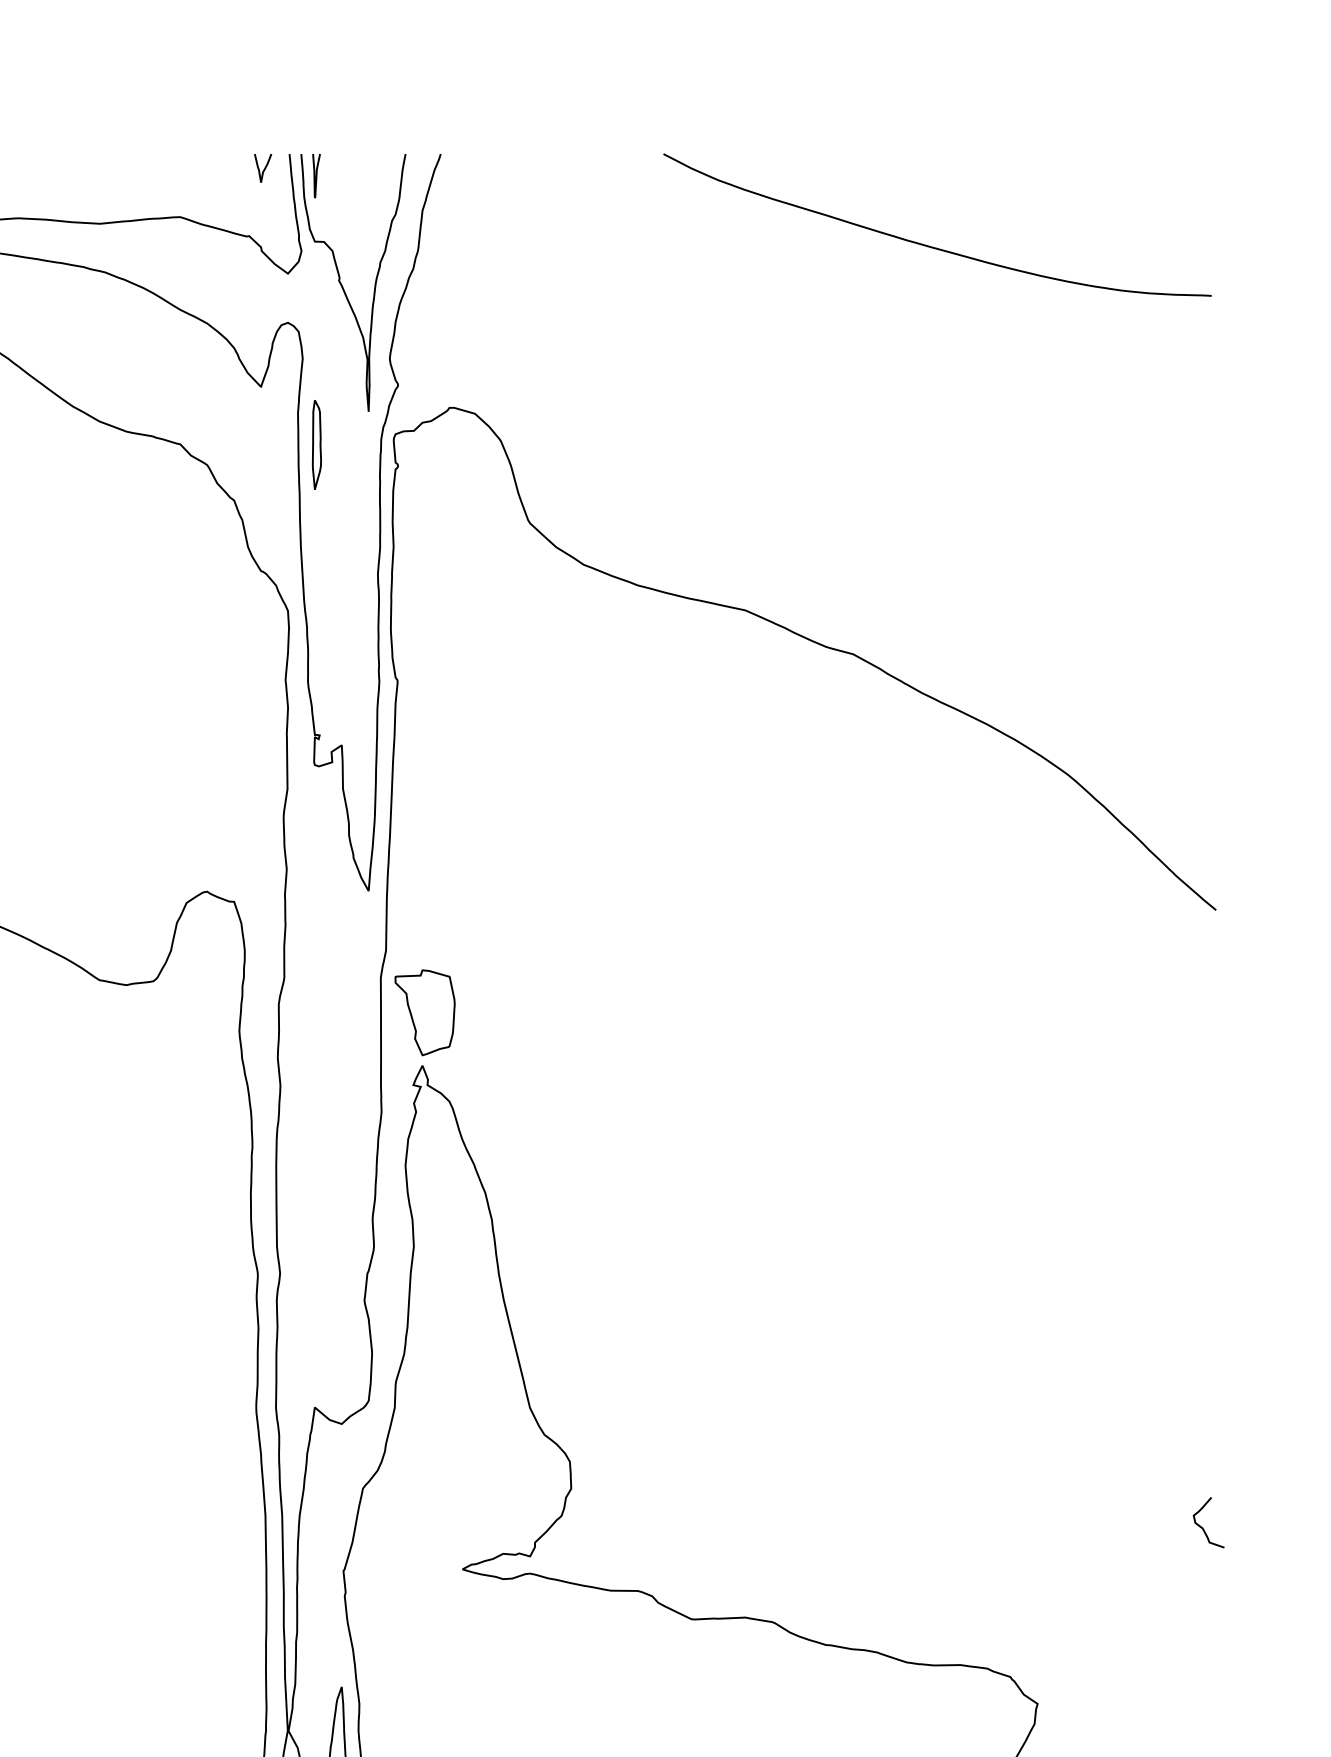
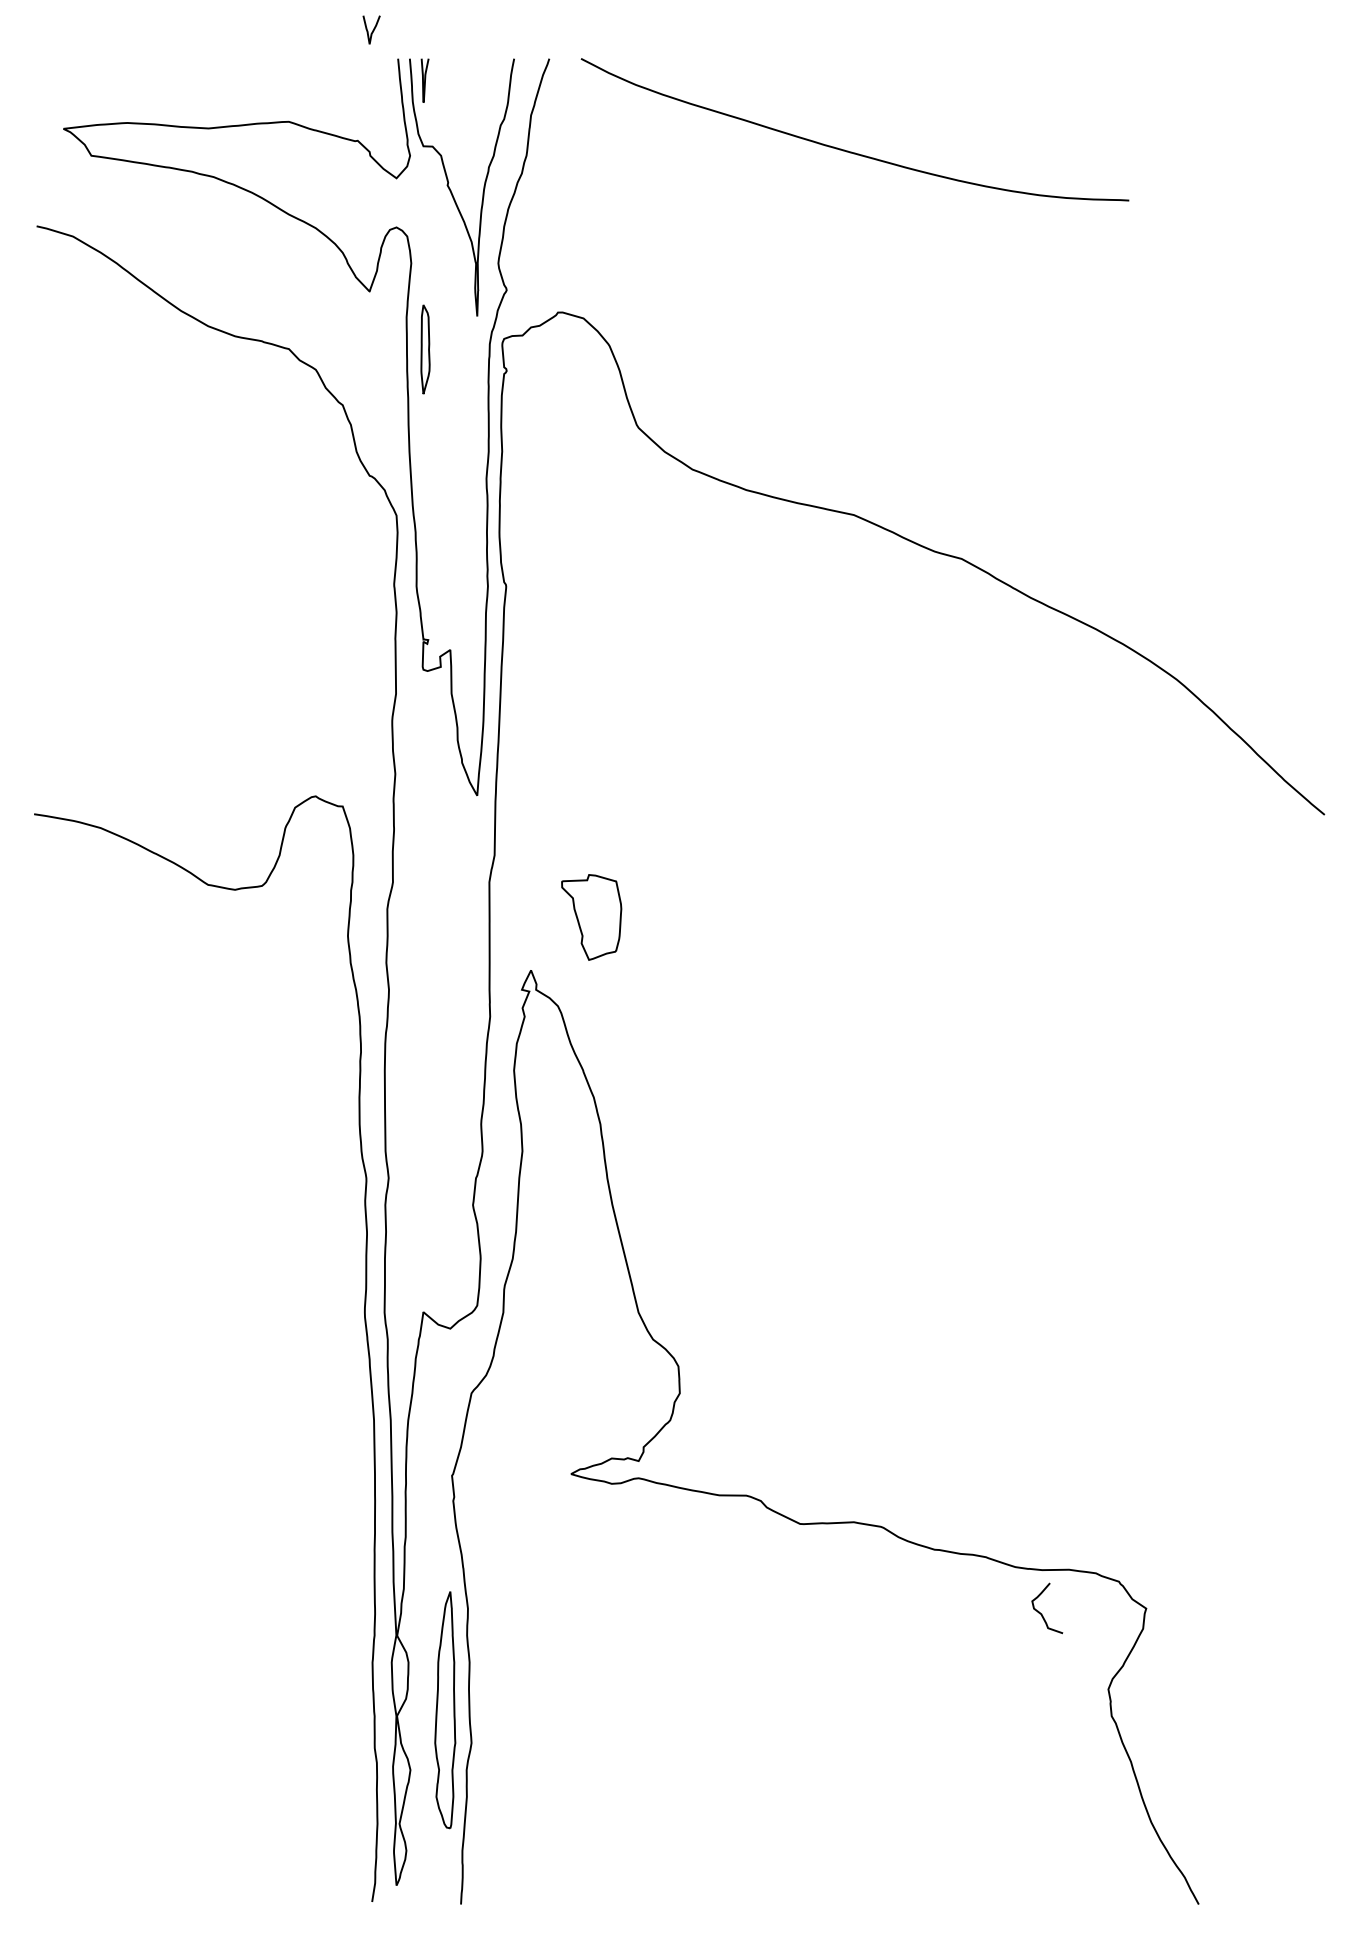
curve: (263, 168) -> (372, 30), moved
curve: (930, 245) -> (848, 150), moved
part: (424, 1012) -> (591, 917), moved
curve: (1202, 1527) -> (1041, 1613), moved

